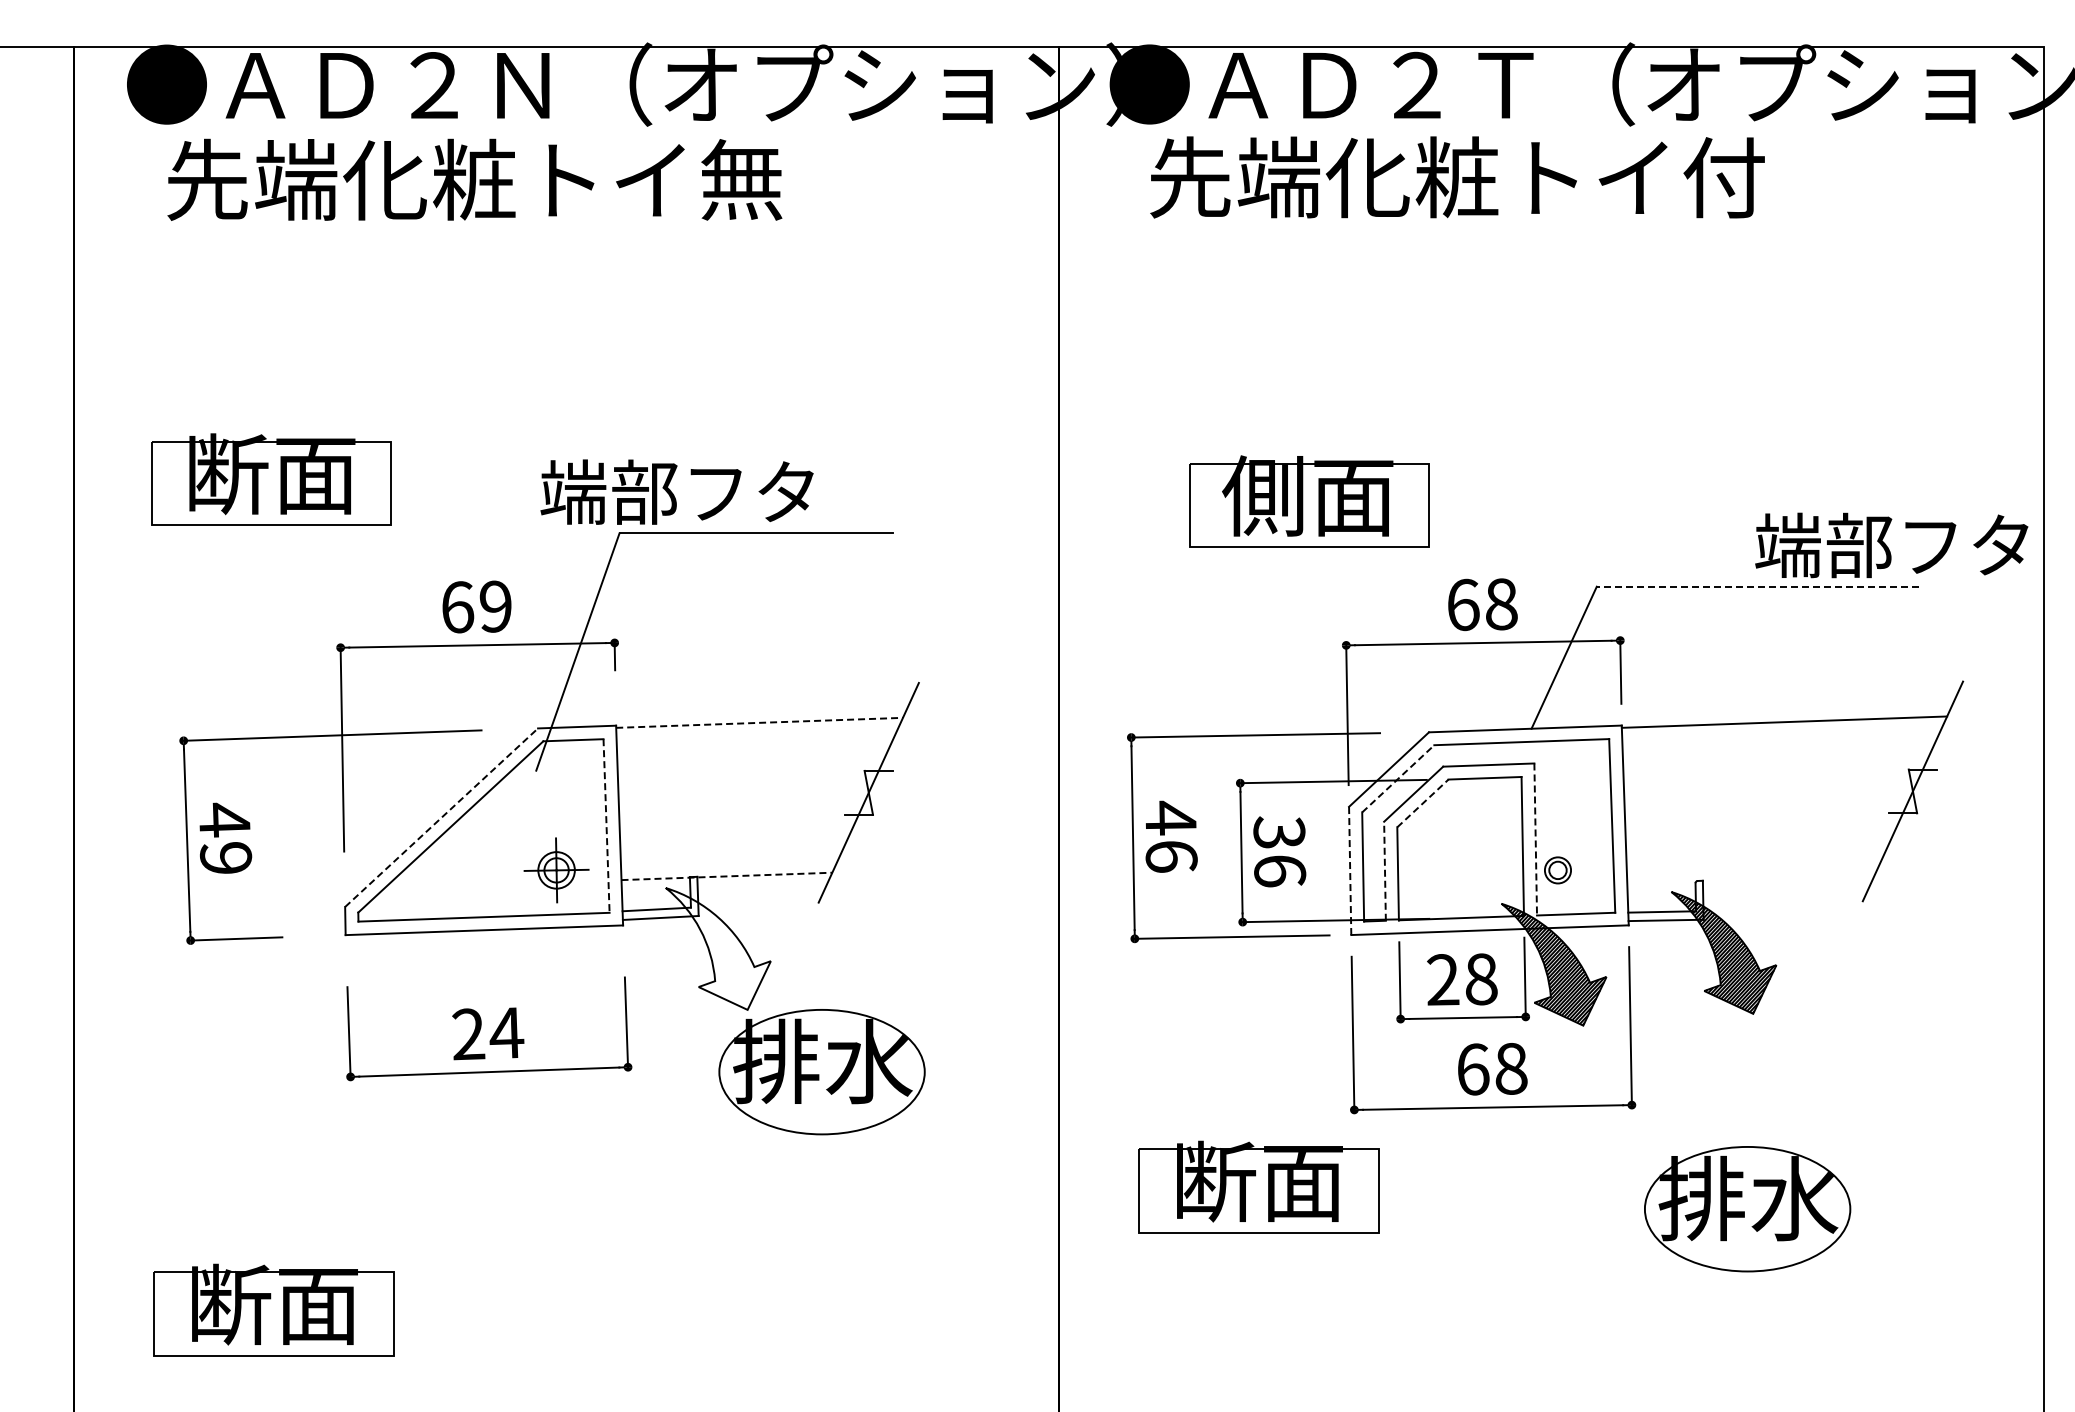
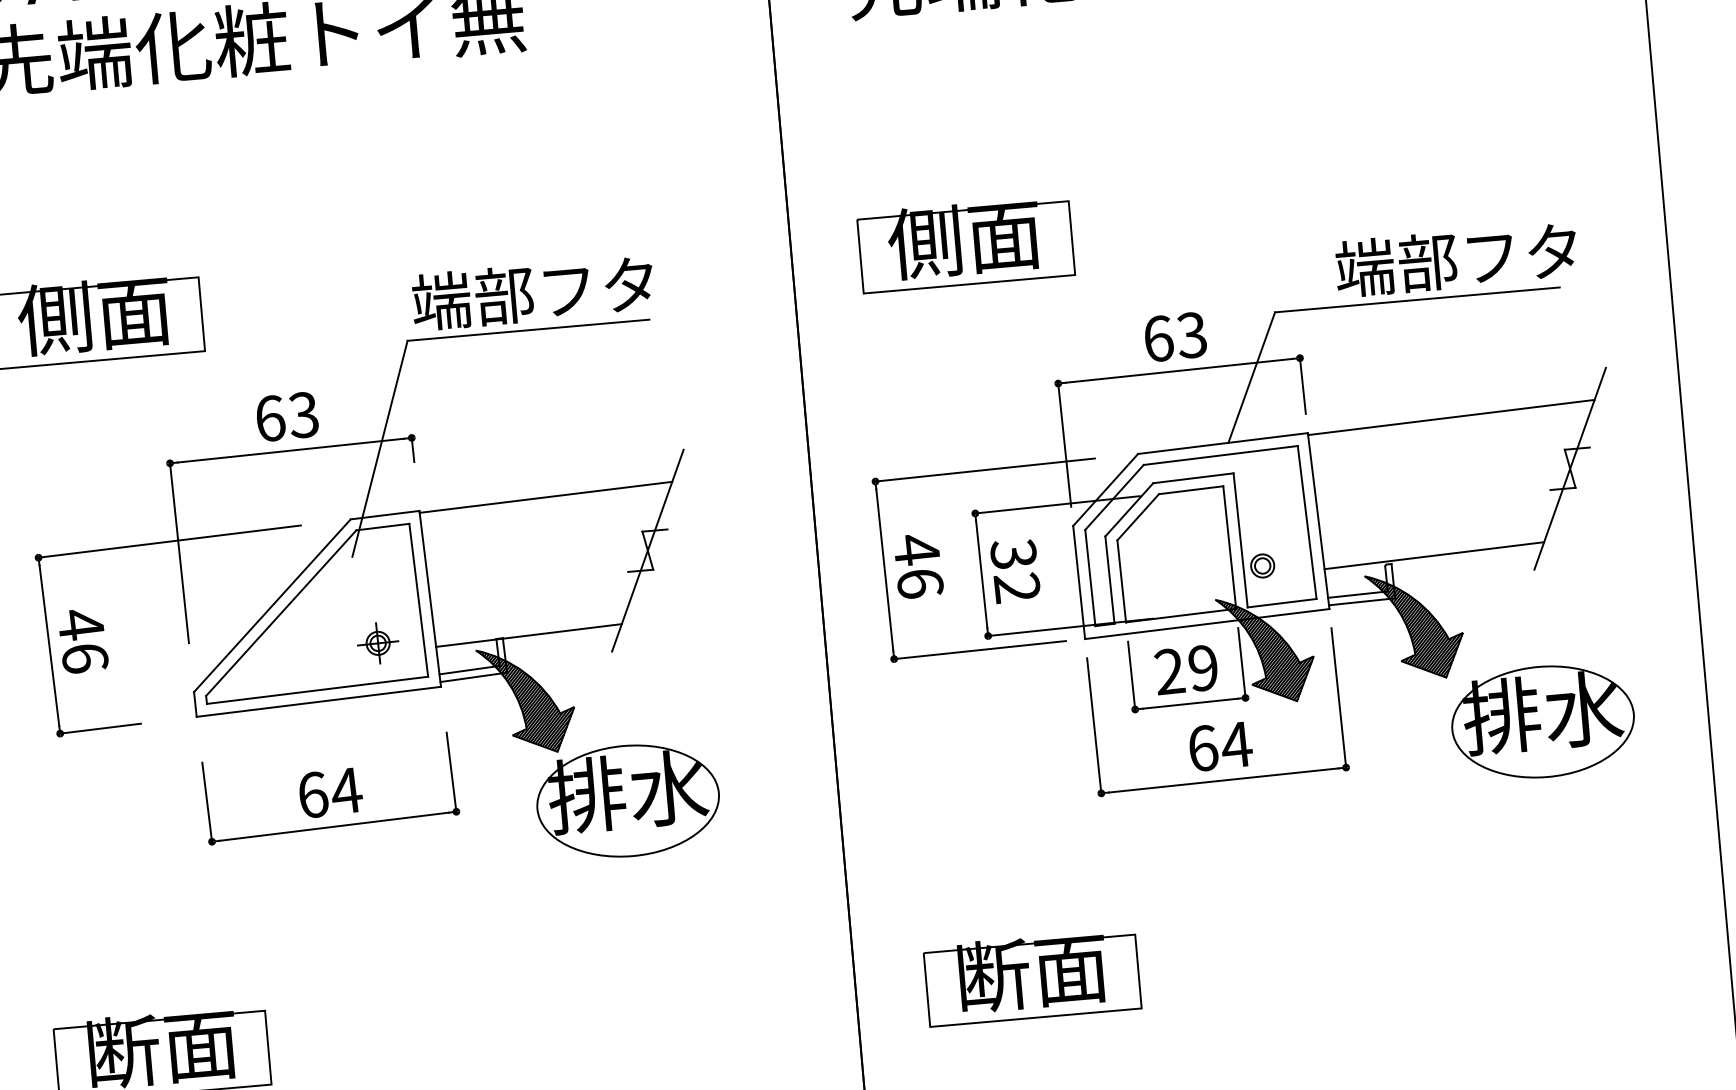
text: (226, 474) -> (55, 319), 断面 -> 側面
text: (676, 491) -> (532, 292), moved
part: (1309, 501) -> (966, 243), moved
text: (1891, 545) -> (1456, 259), moved
line: (1757, 586) -> (1417, 299), dashed -> solid
text: (1501, 604) -> (1192, 335), 68 -> 63
text: (495, 606) -> (303, 414), 69 -> 63
line: (760, 722) -> (546, 496), dashed -> solid
line: (1398, 778) -> (1114, 497), dashed -> solid
line: (1423, 803) -> (1138, 517), dashed -> solid
line: (441, 817) -> (272, 605), dashed -> solid
line: (606, 826) -> (418, 600), dashed -> solid
line: (1535, 839) -> (1240, 540), dashed -> solid
text: (225, 858) -> (84, 658), 49 -> 46
part: (556, 870) -> (377, 643), size x0.71
text: (1280, 870) -> (1017, 587), 36 -> 32
line: (1350, 870) -> (1079, 582), dashed -> solid
line: (1385, 871) -> (1110, 580), dashed -> solid
line: (1751, 875) -> (1434, 555), added
line: (727, 876) -> (529, 635), dashed -> solid
hatch: (717, 948) -> (526, 699), added
text: (1481, 979) -> (1203, 668), 28 -> 29
text: (468, 1034) -> (312, 795), 24 -> 64
text: (1511, 1068) -> (1236, 744), 68 -> 64
part: (1258, 1186) -> (1032, 977), moved
part: (1747, 1209) -> (1543, 722), moved

